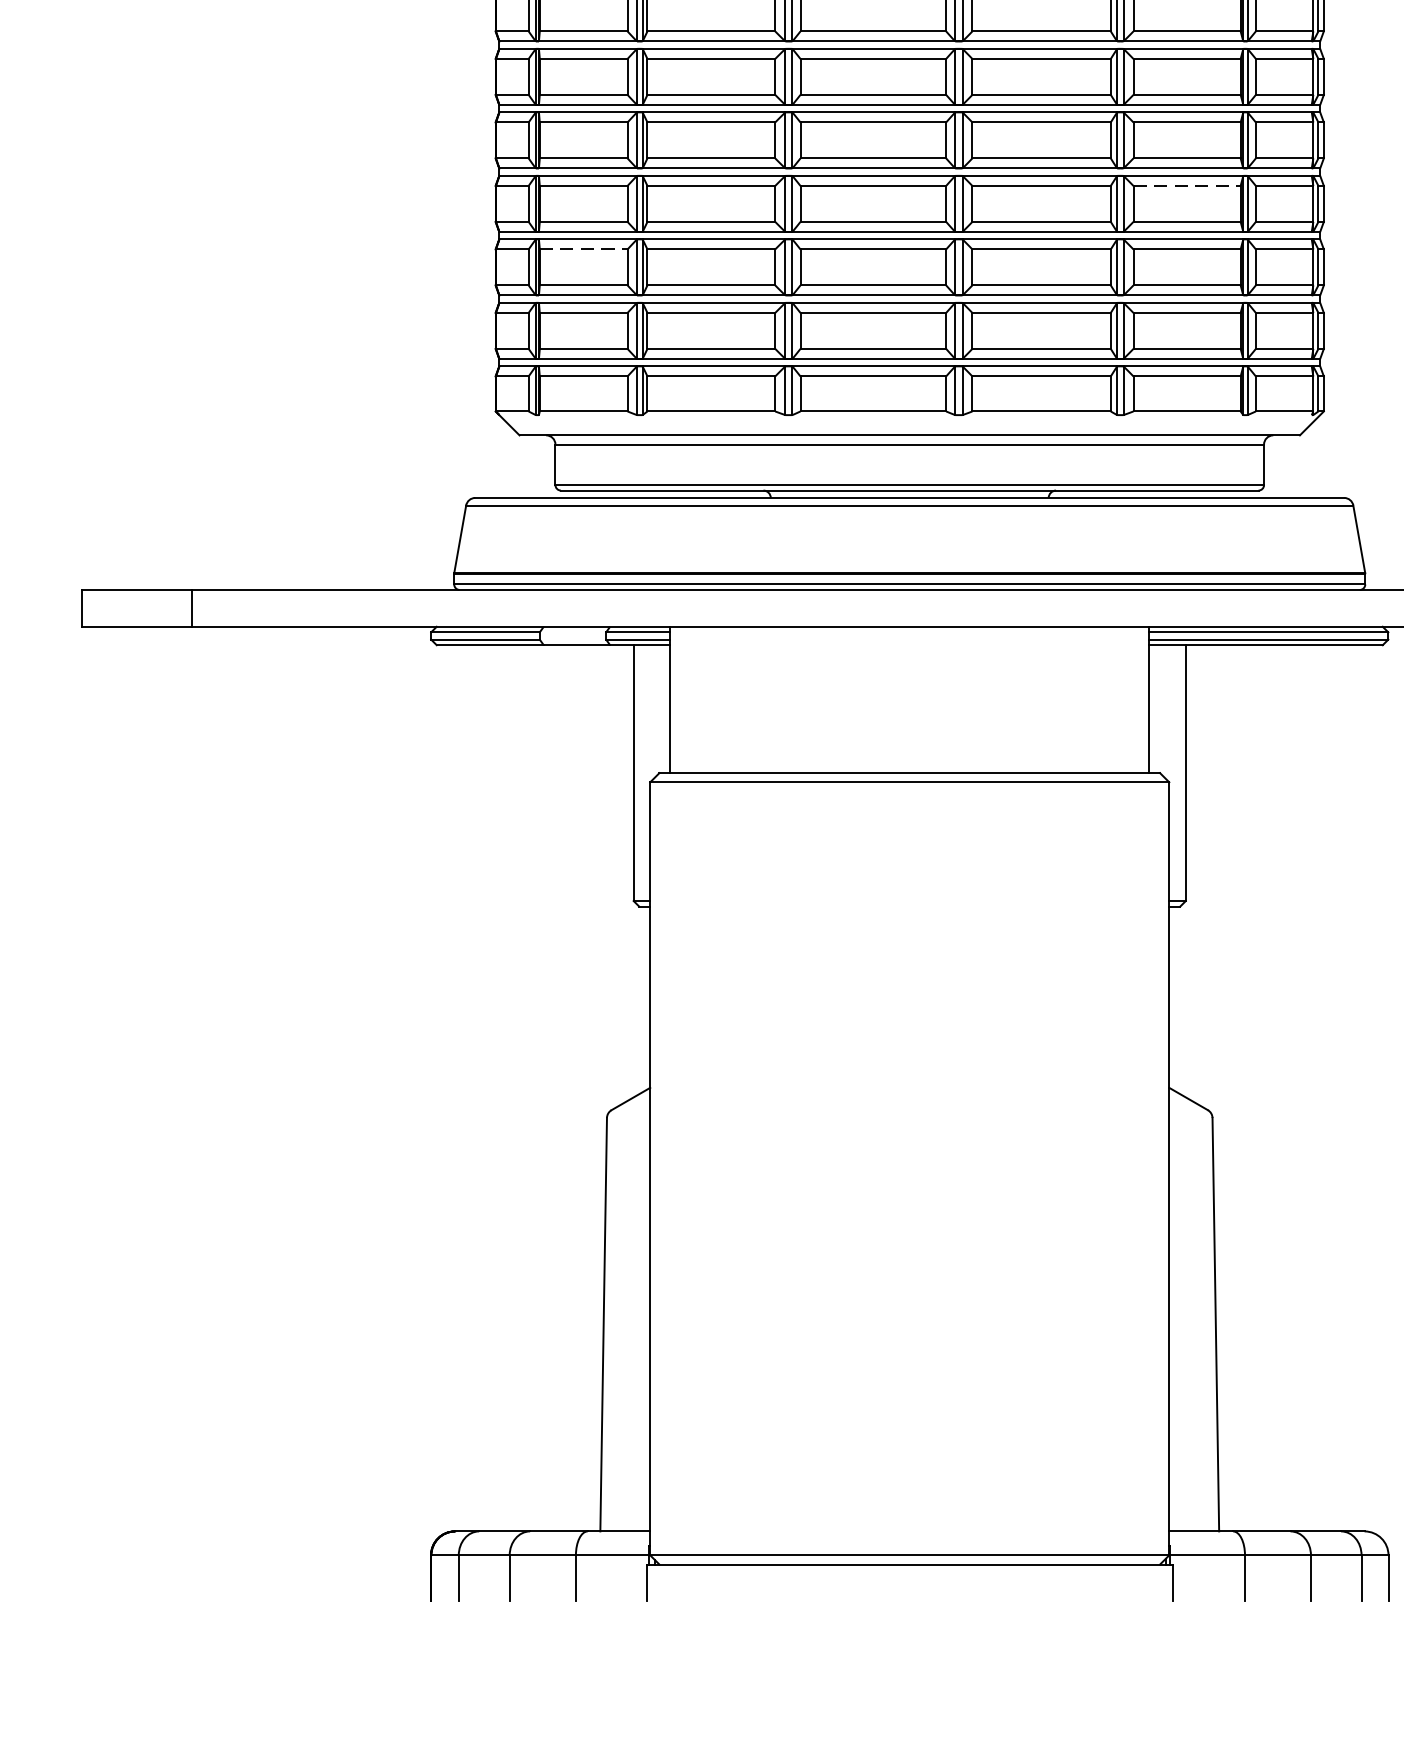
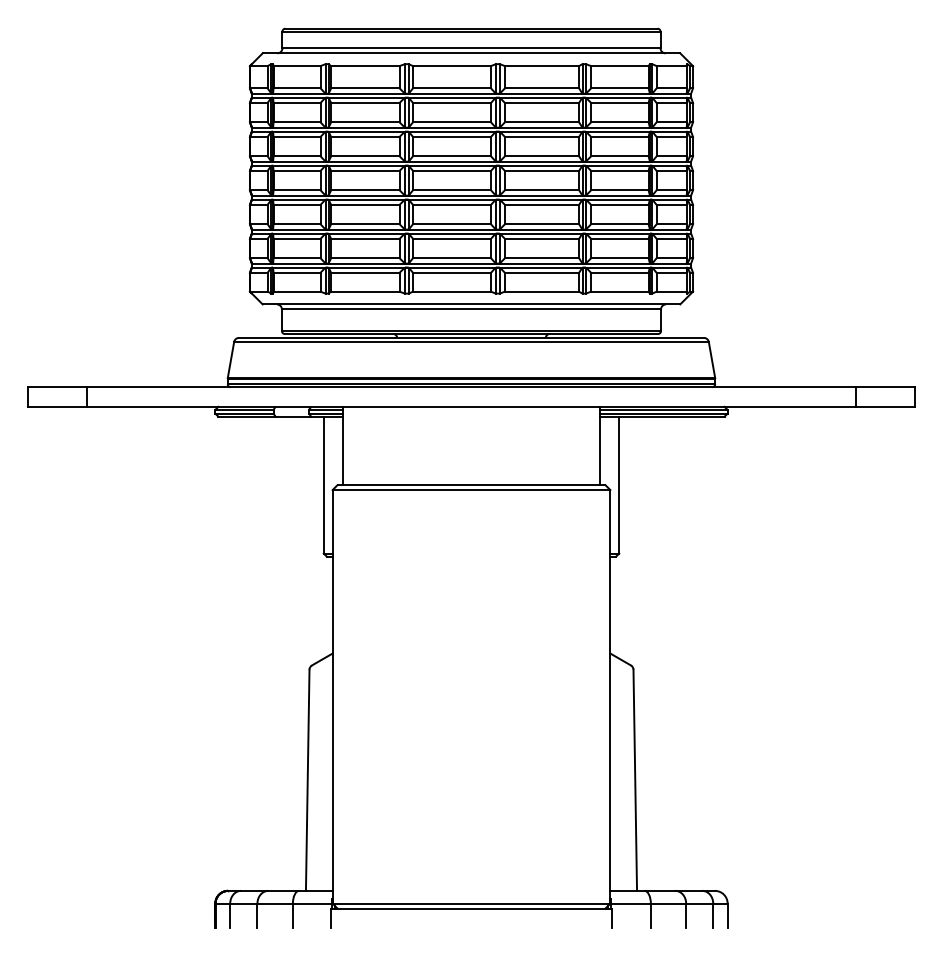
line: (1186, 185) -> (619, 170), dashed -> solid
line: (584, 248) -> (297, 204), dashed -> solid

